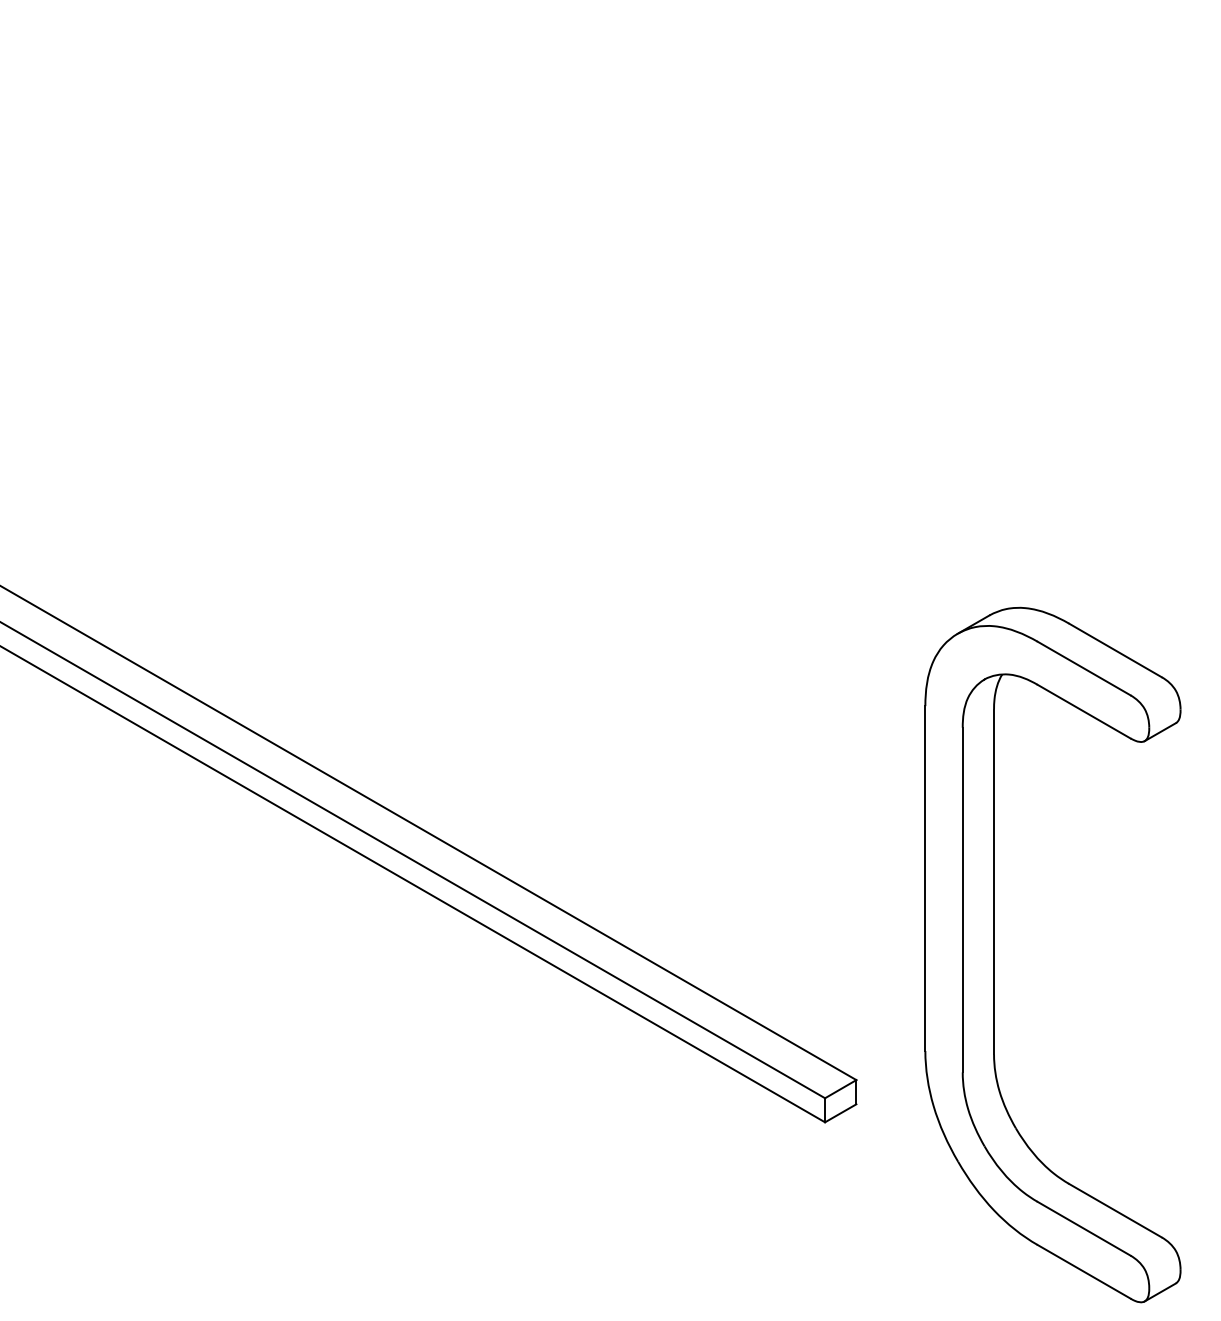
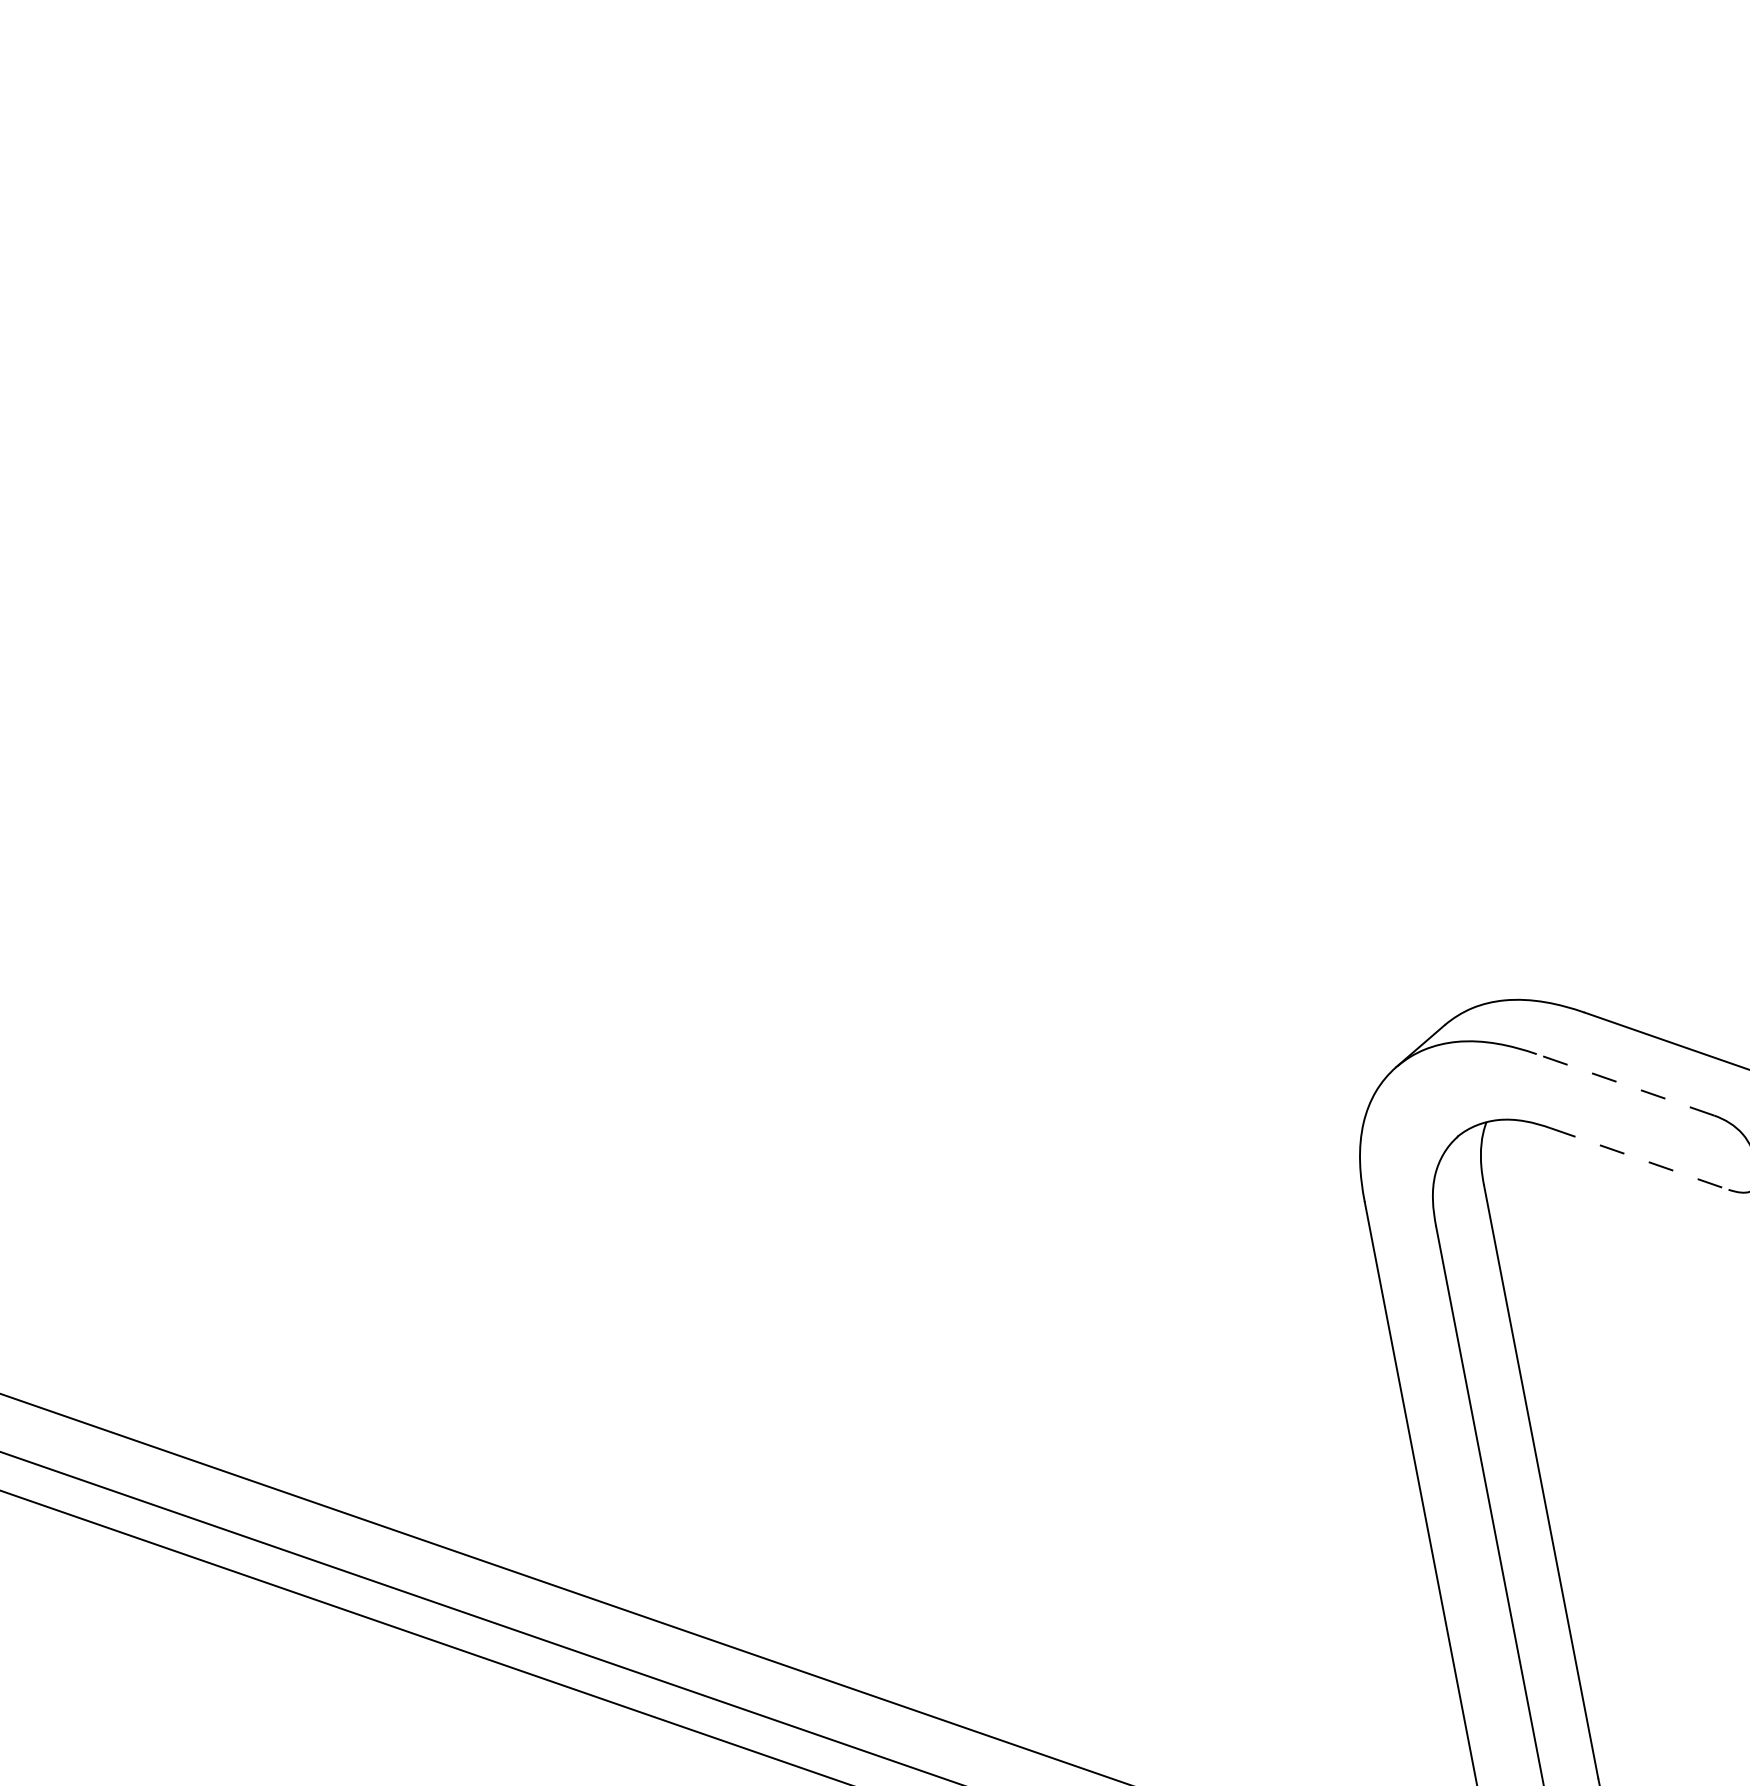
line: (1084, 668) -> (1626, 1084), solid -> dashed
line: (1084, 711) -> (1640, 1158), solid -> dashed

